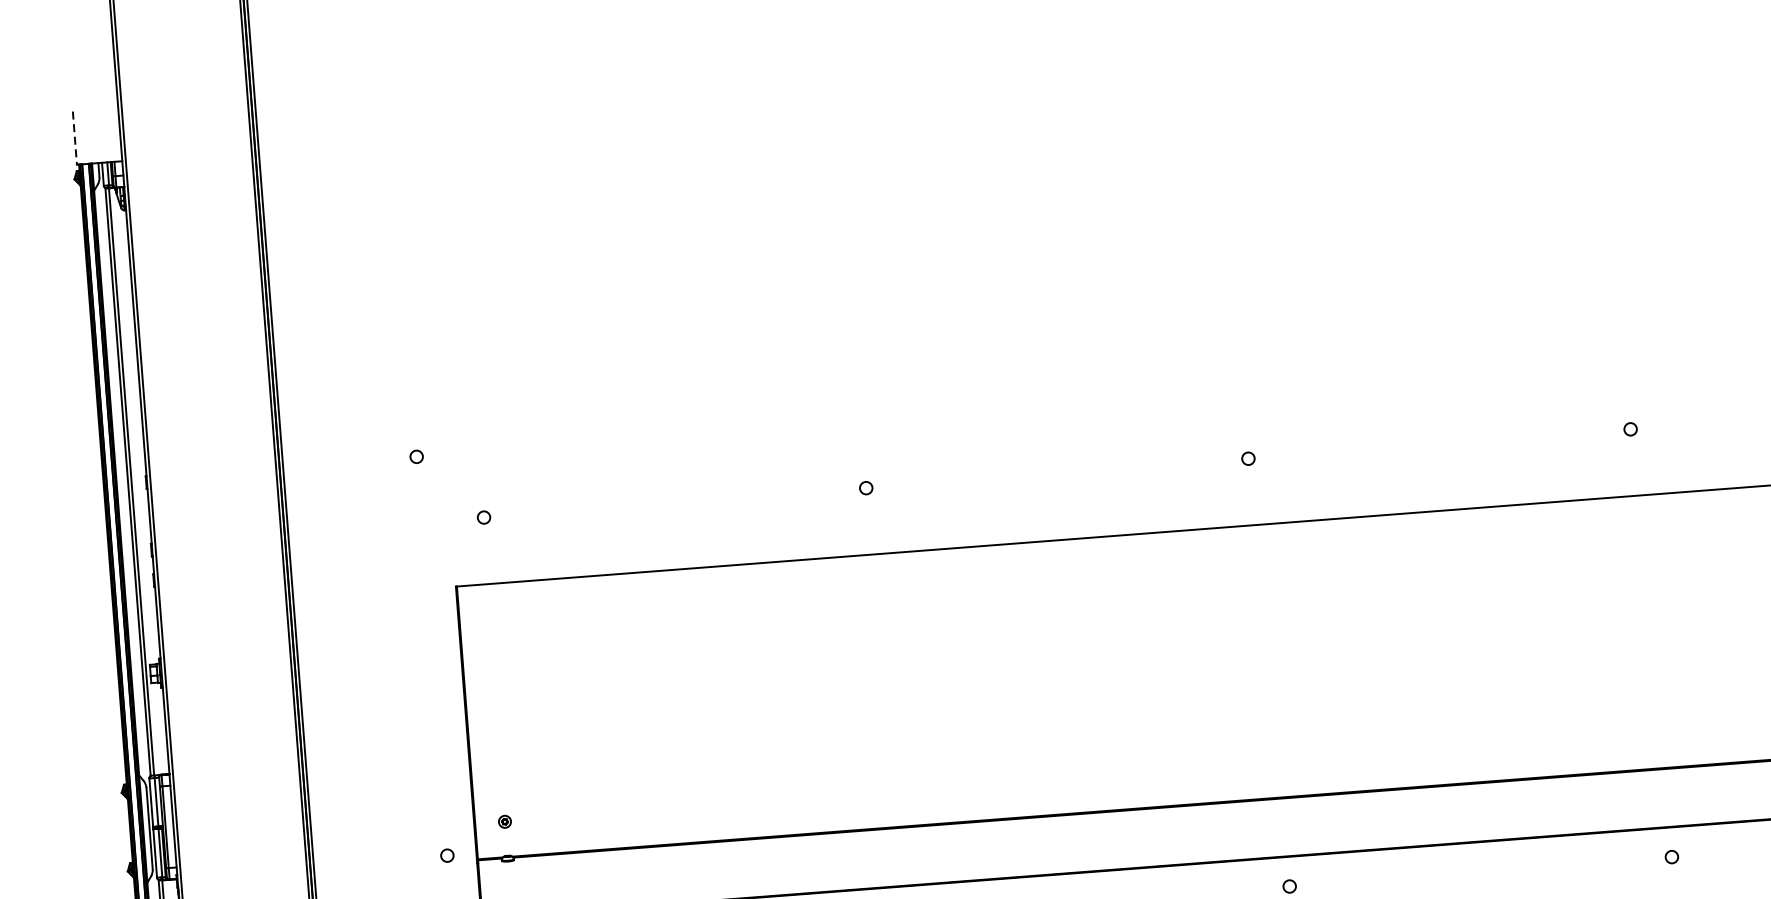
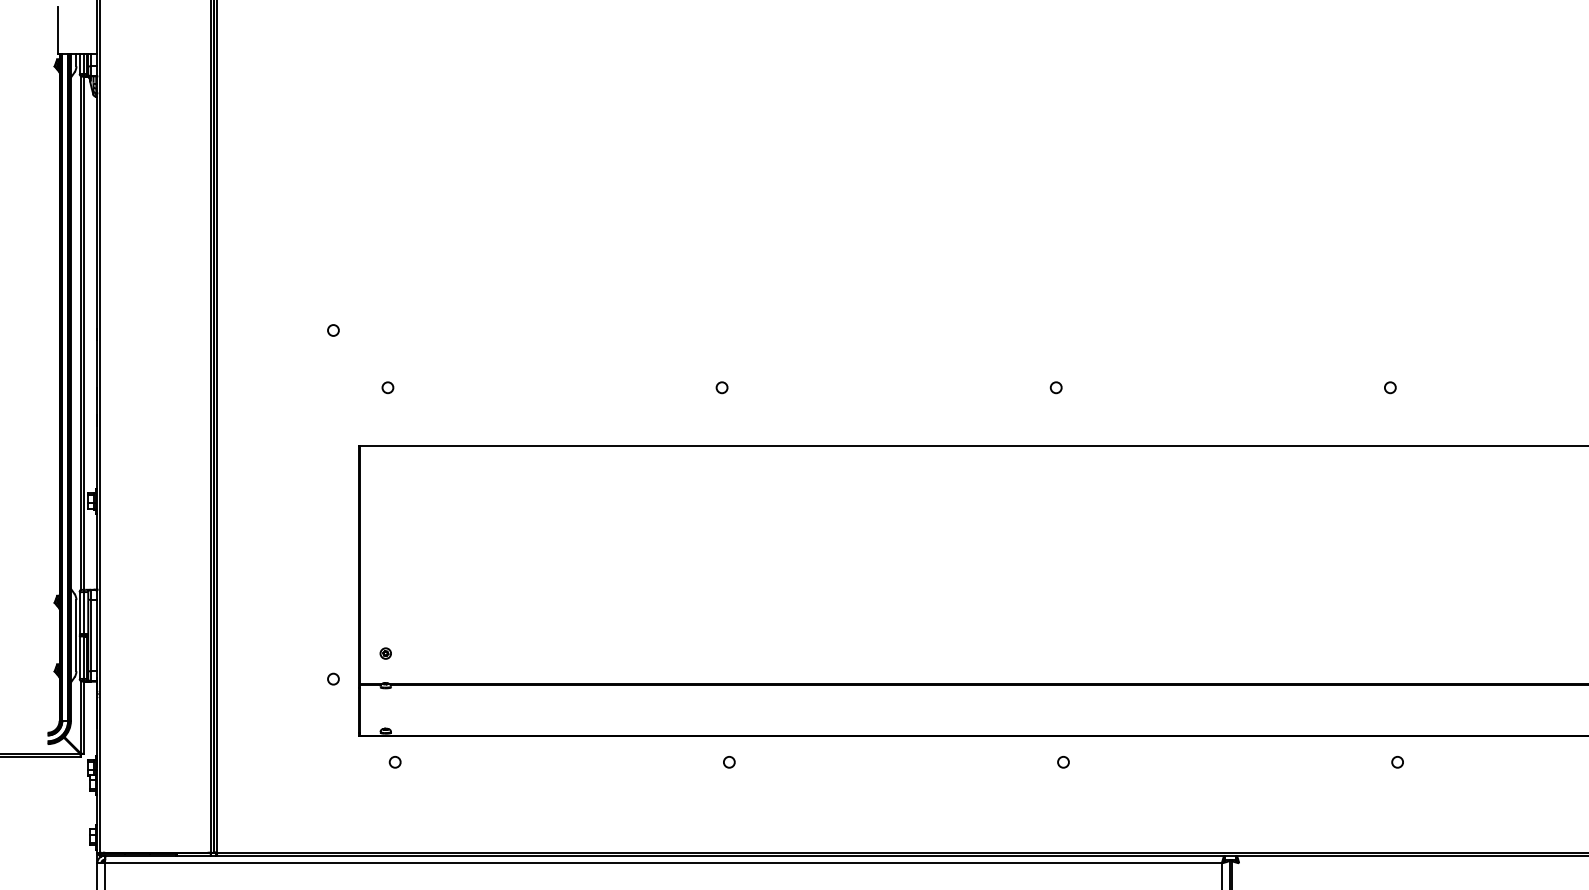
line: (74, 139) -> (57, 31), dashed -> solid

